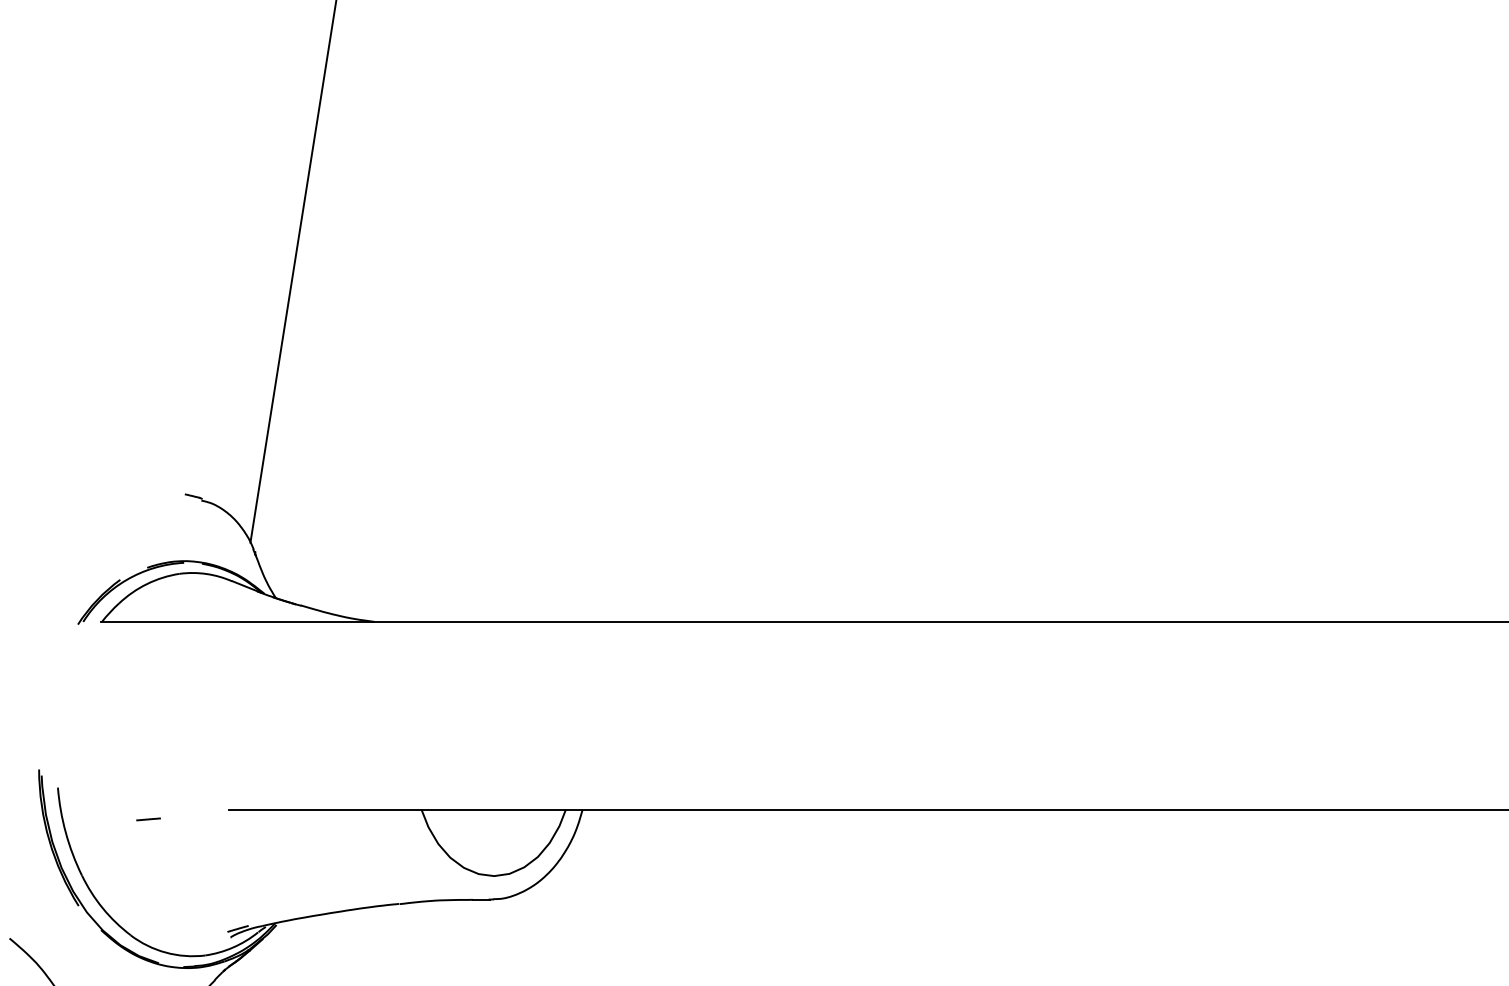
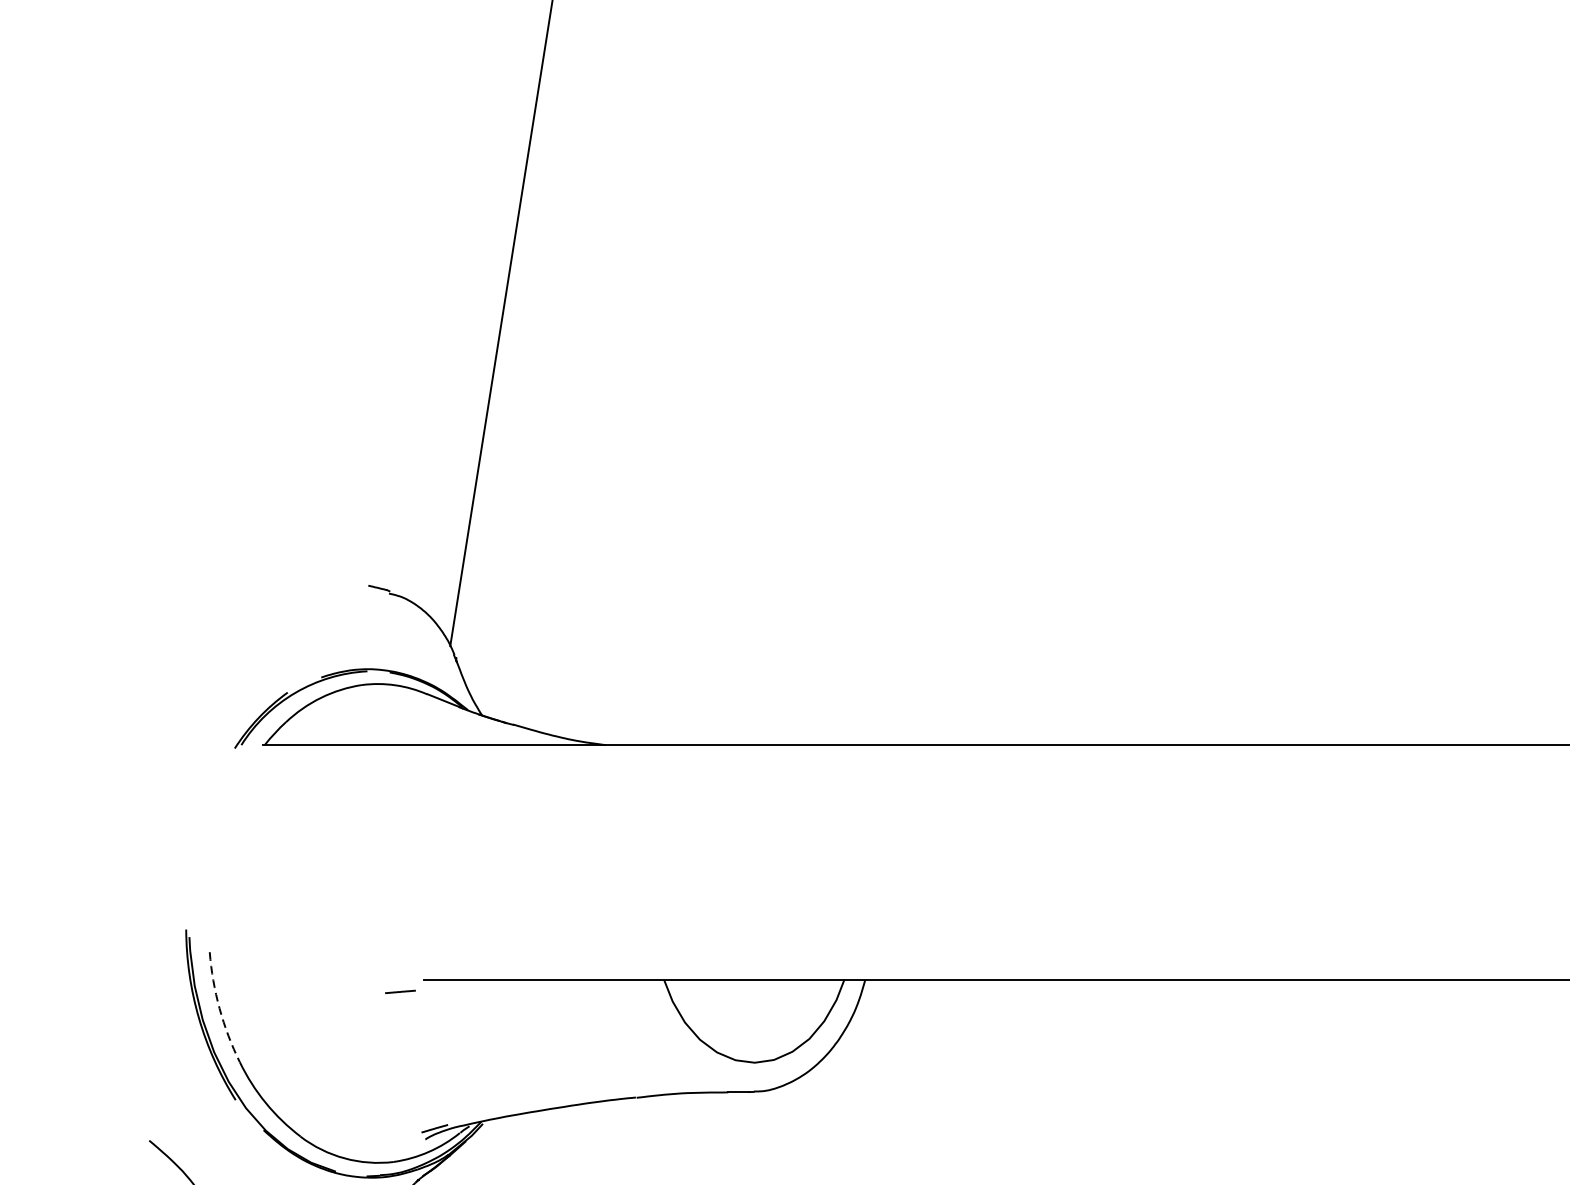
line: (148, 819) -> (400, 992), moved
arc: (65, 832) -> (219, 1008), solid -> dashed

